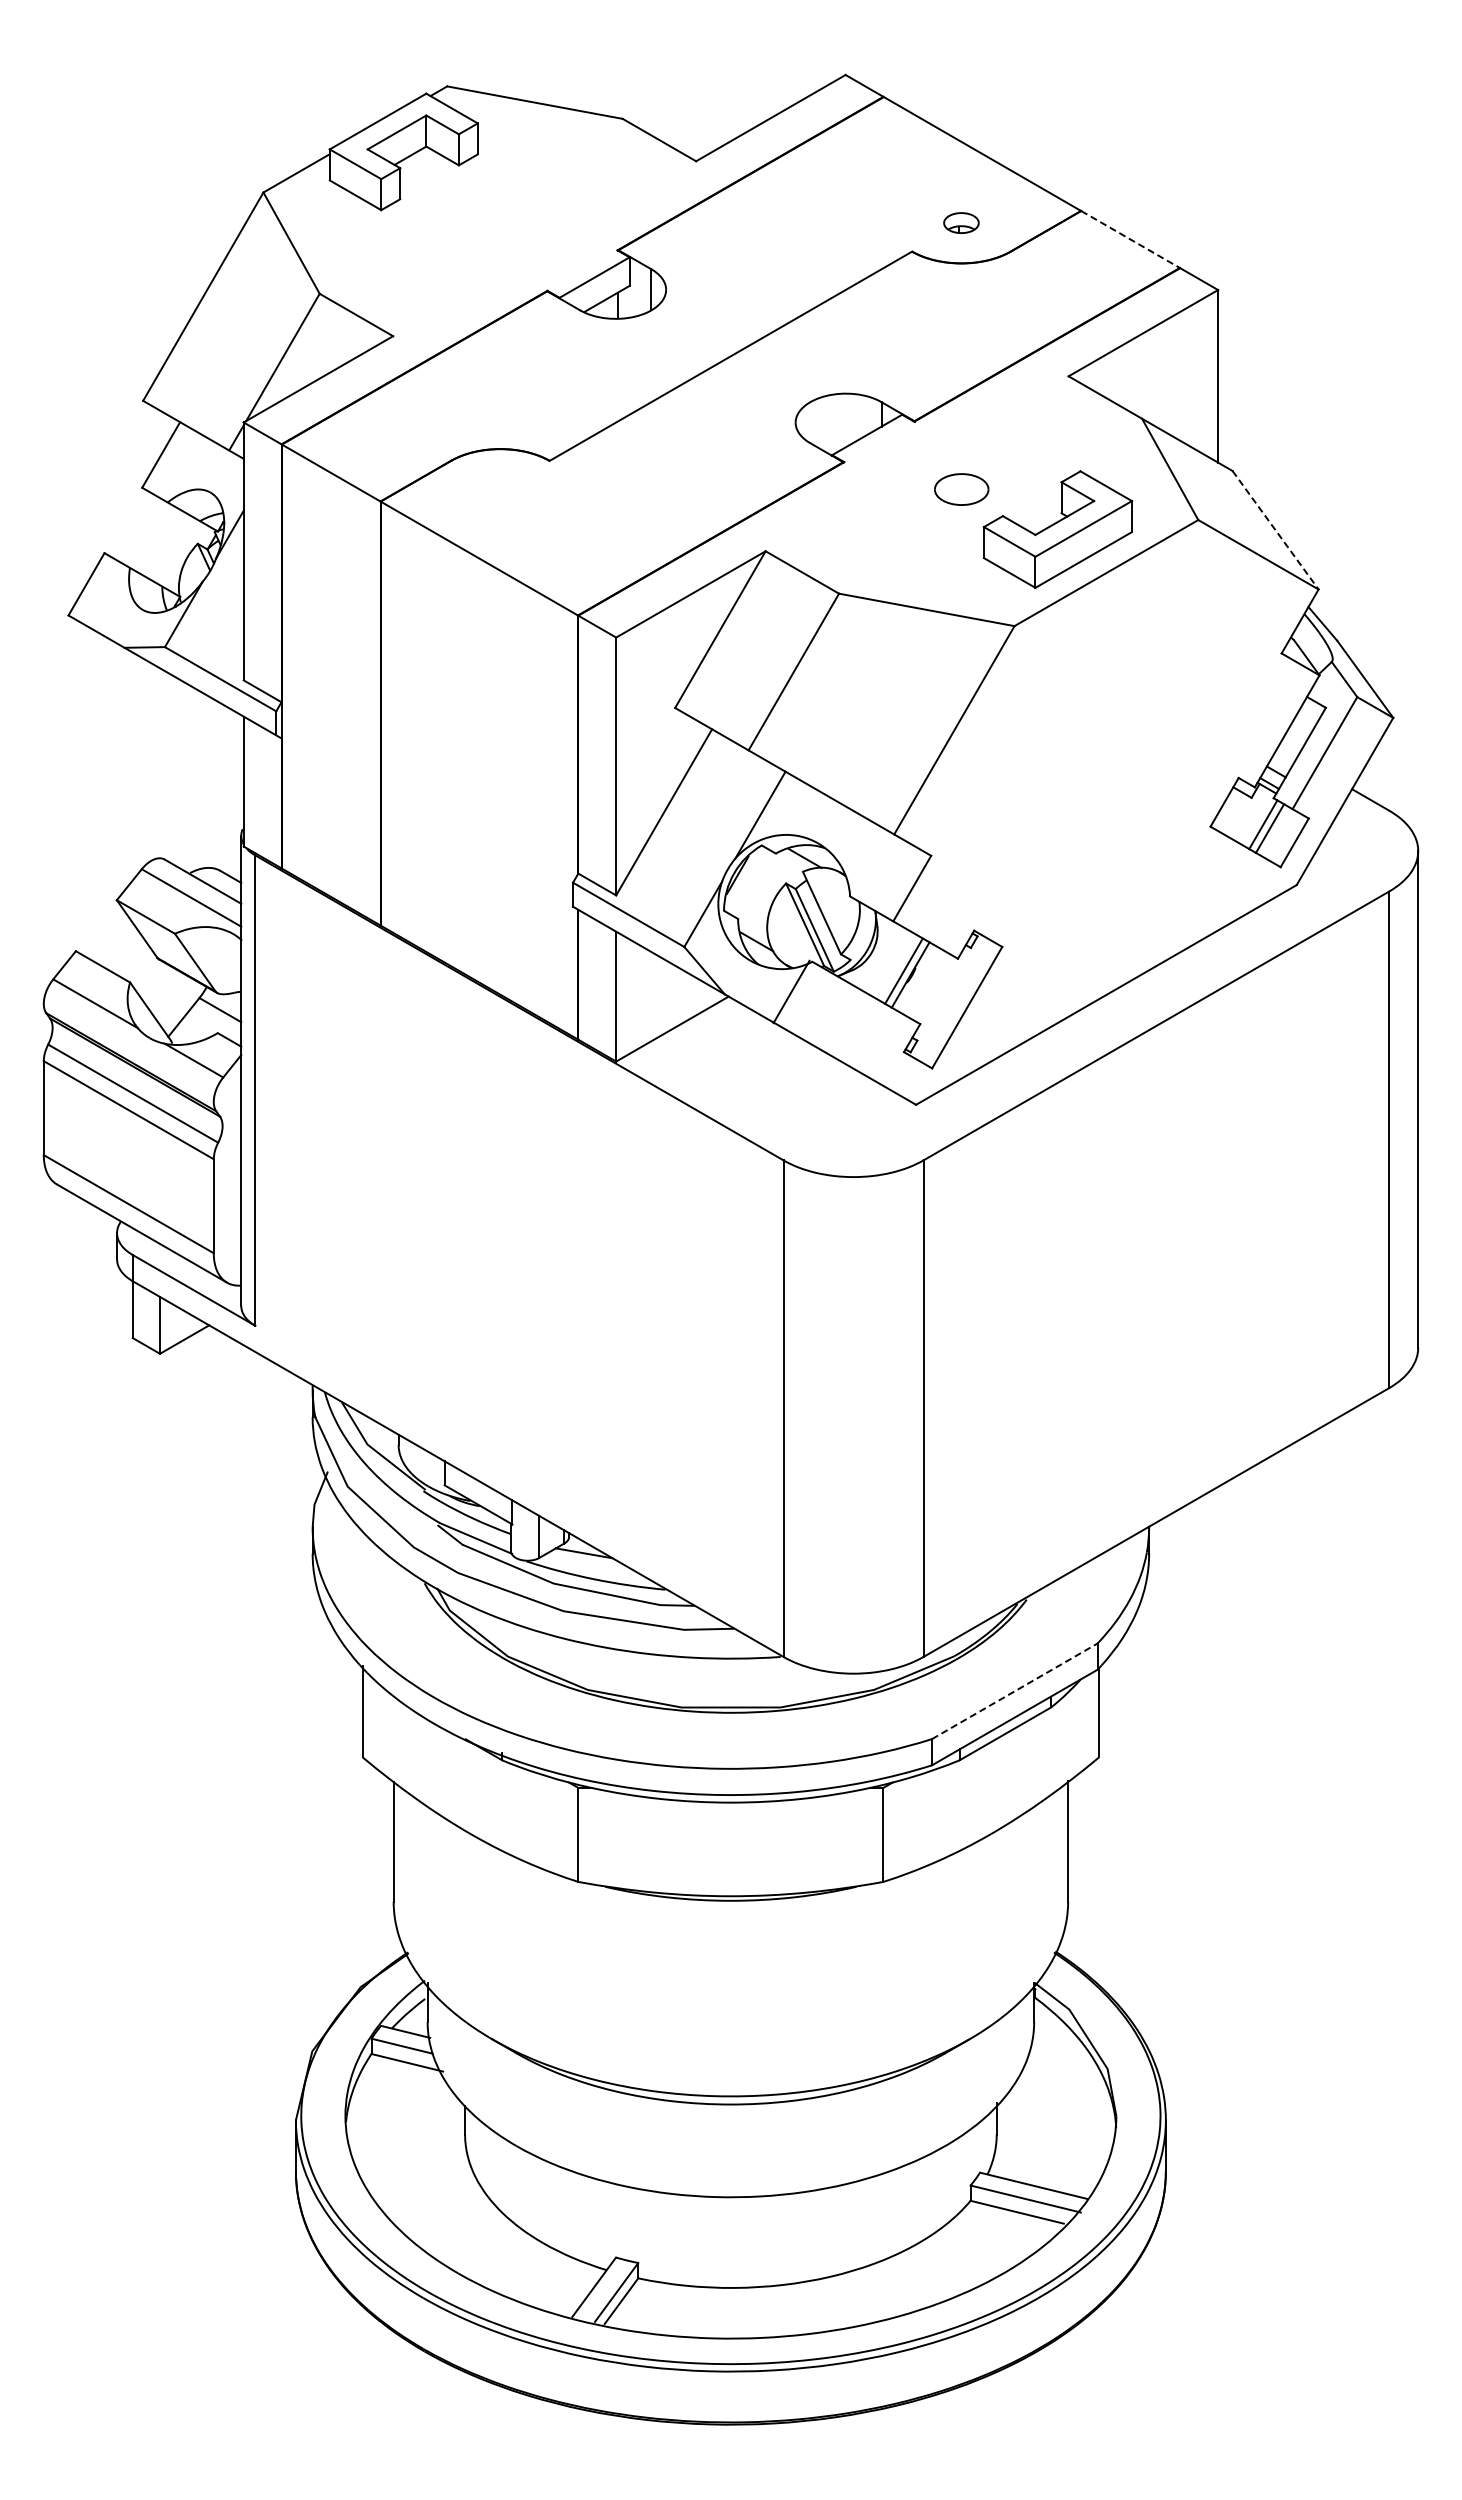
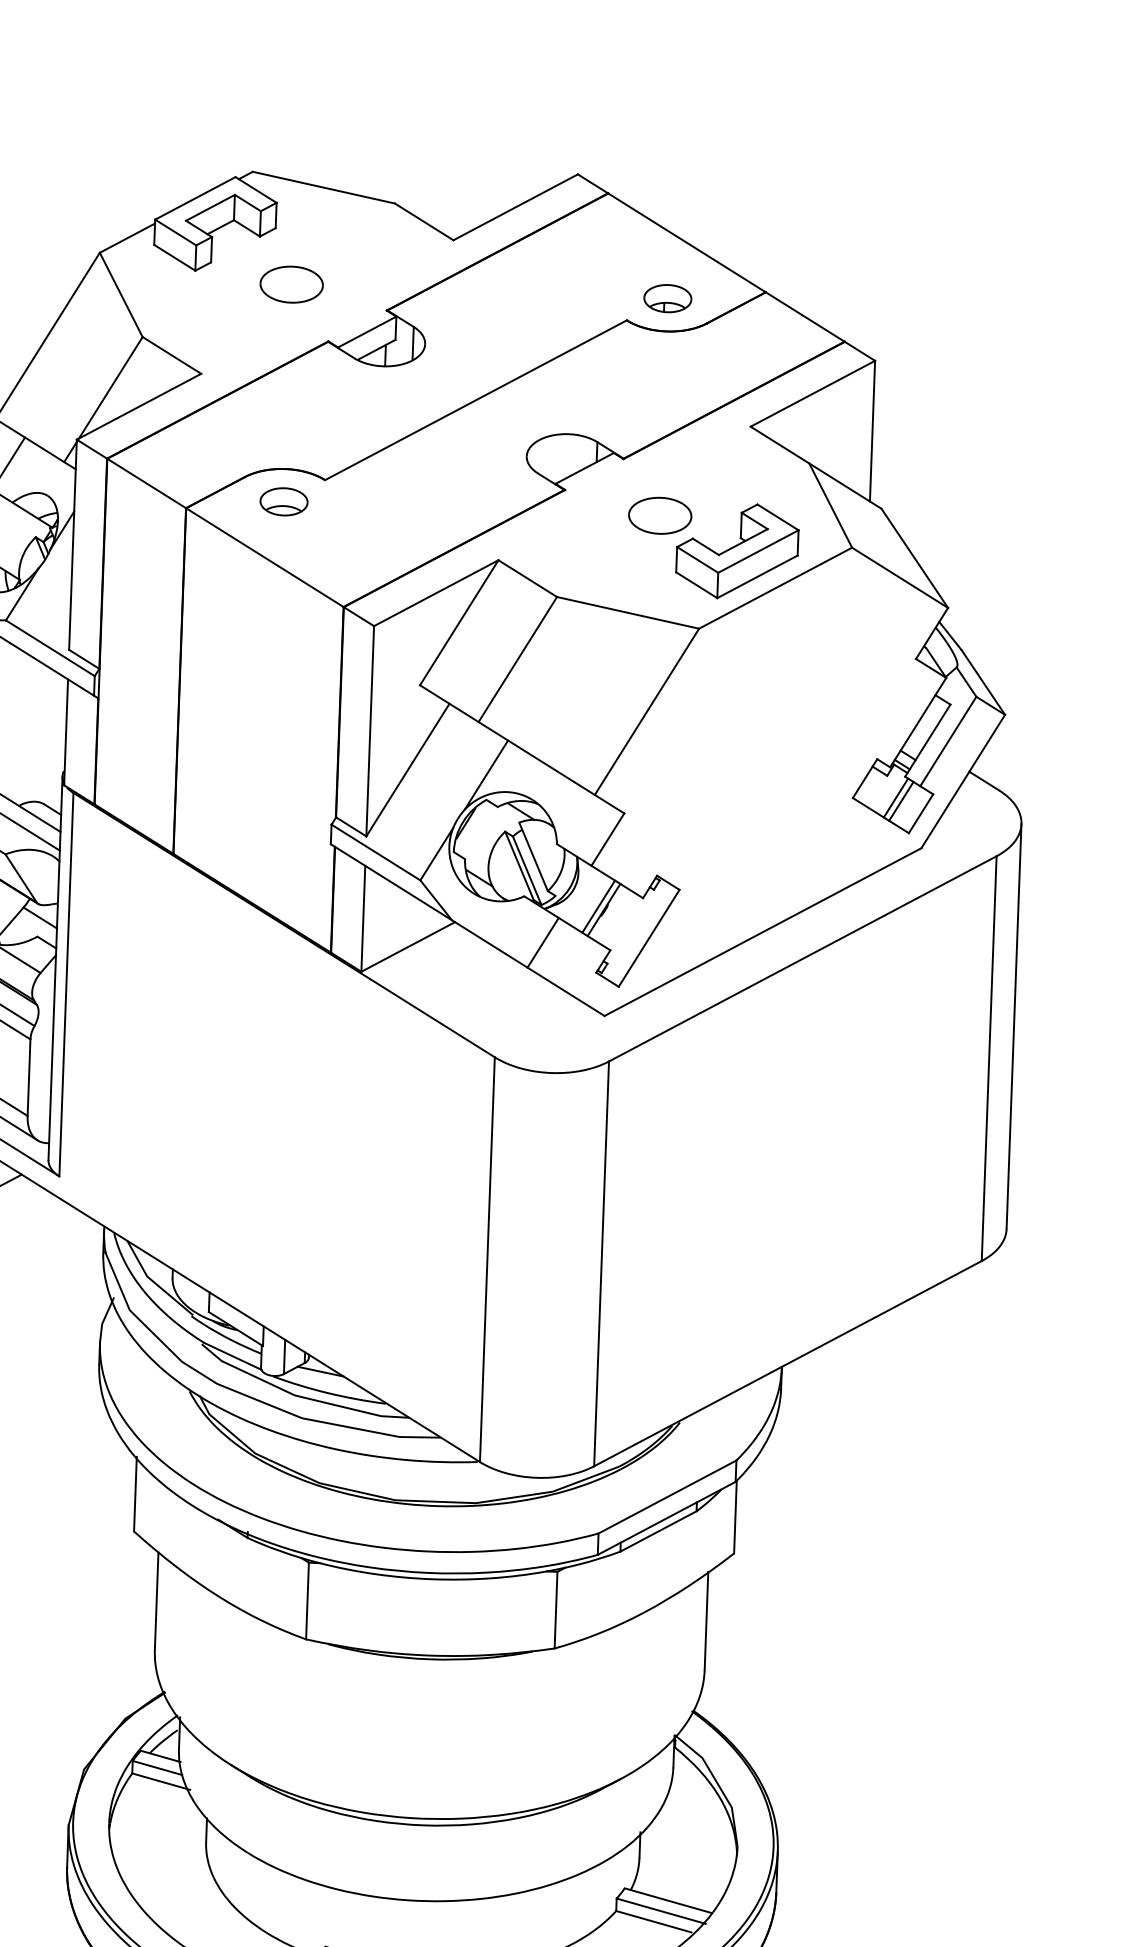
part: (499, 222) -> (291, 284), added
part: (961, 222) -> (667, 298), size x1.67
line: (1130, 239) -> (805, 317), dashed -> solid
part: (500, 488) -> (284, 501), added
part: (961, 489) -> (659, 515), size x1.43
line: (1275, 530) -> (914, 558), dashed -> solid
line: (791, 991) -> (543, 942), moved
line: (1014, 1691) -> (667, 1497), dashed -> solid

